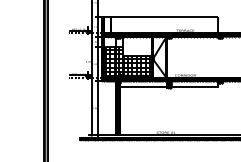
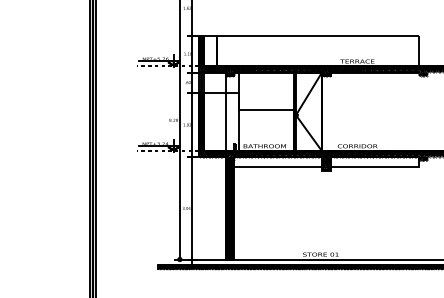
hatch: (127, 62) -> (247, 121), removed

